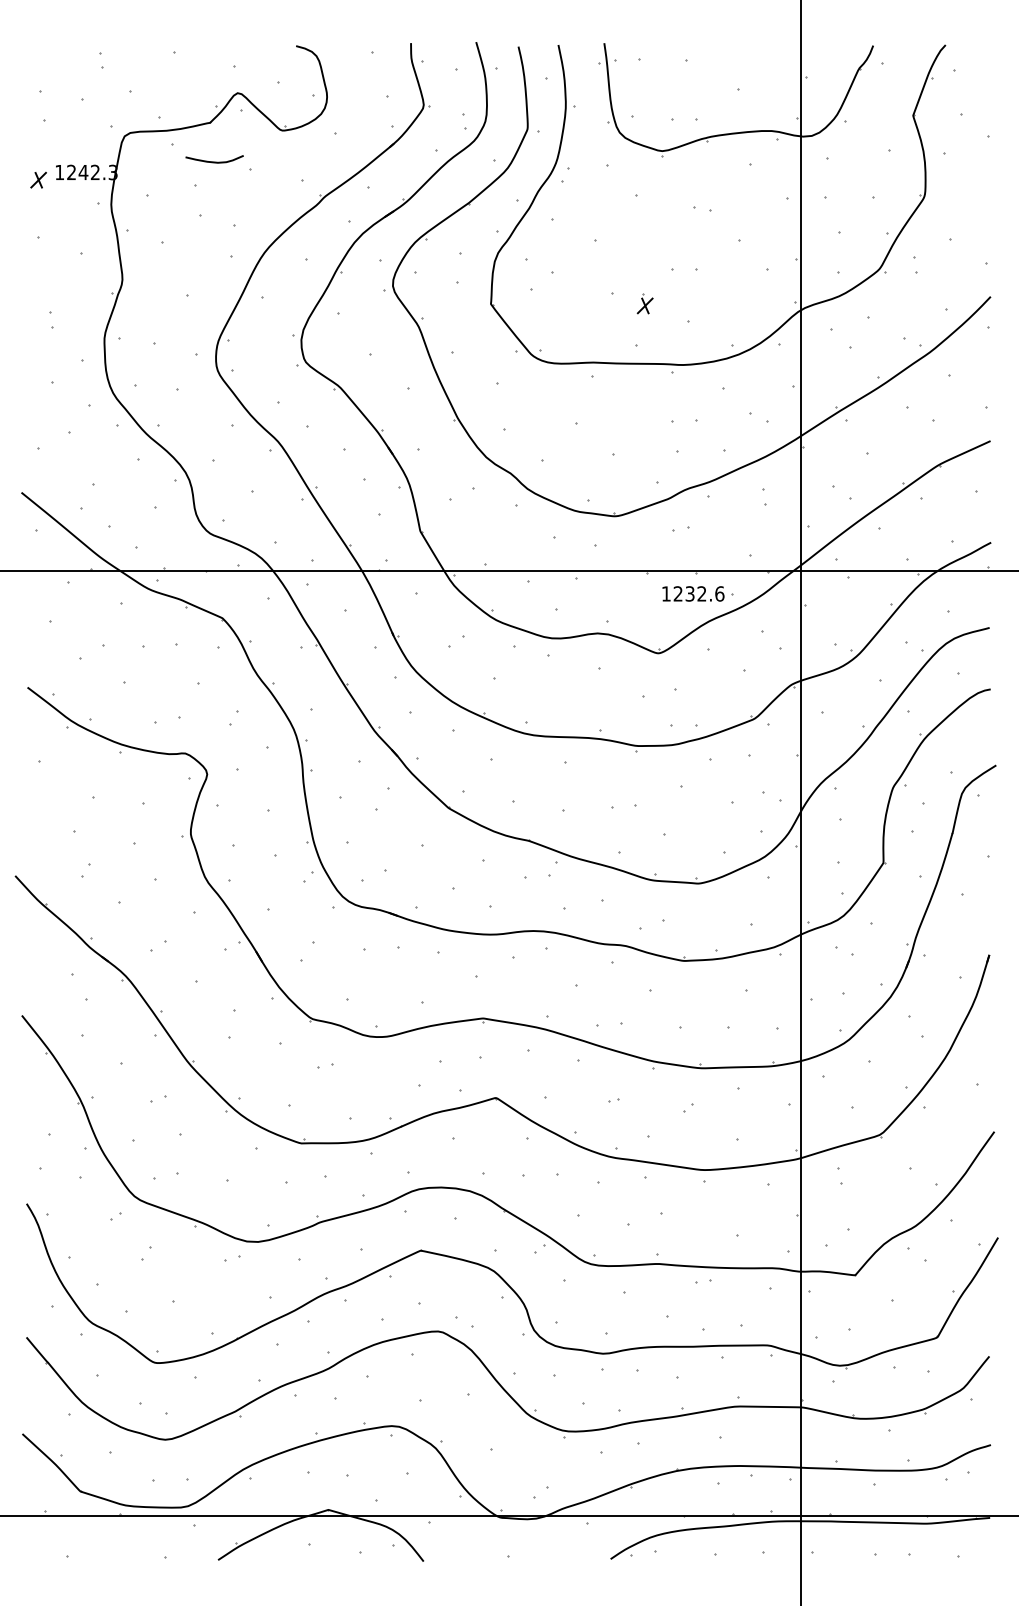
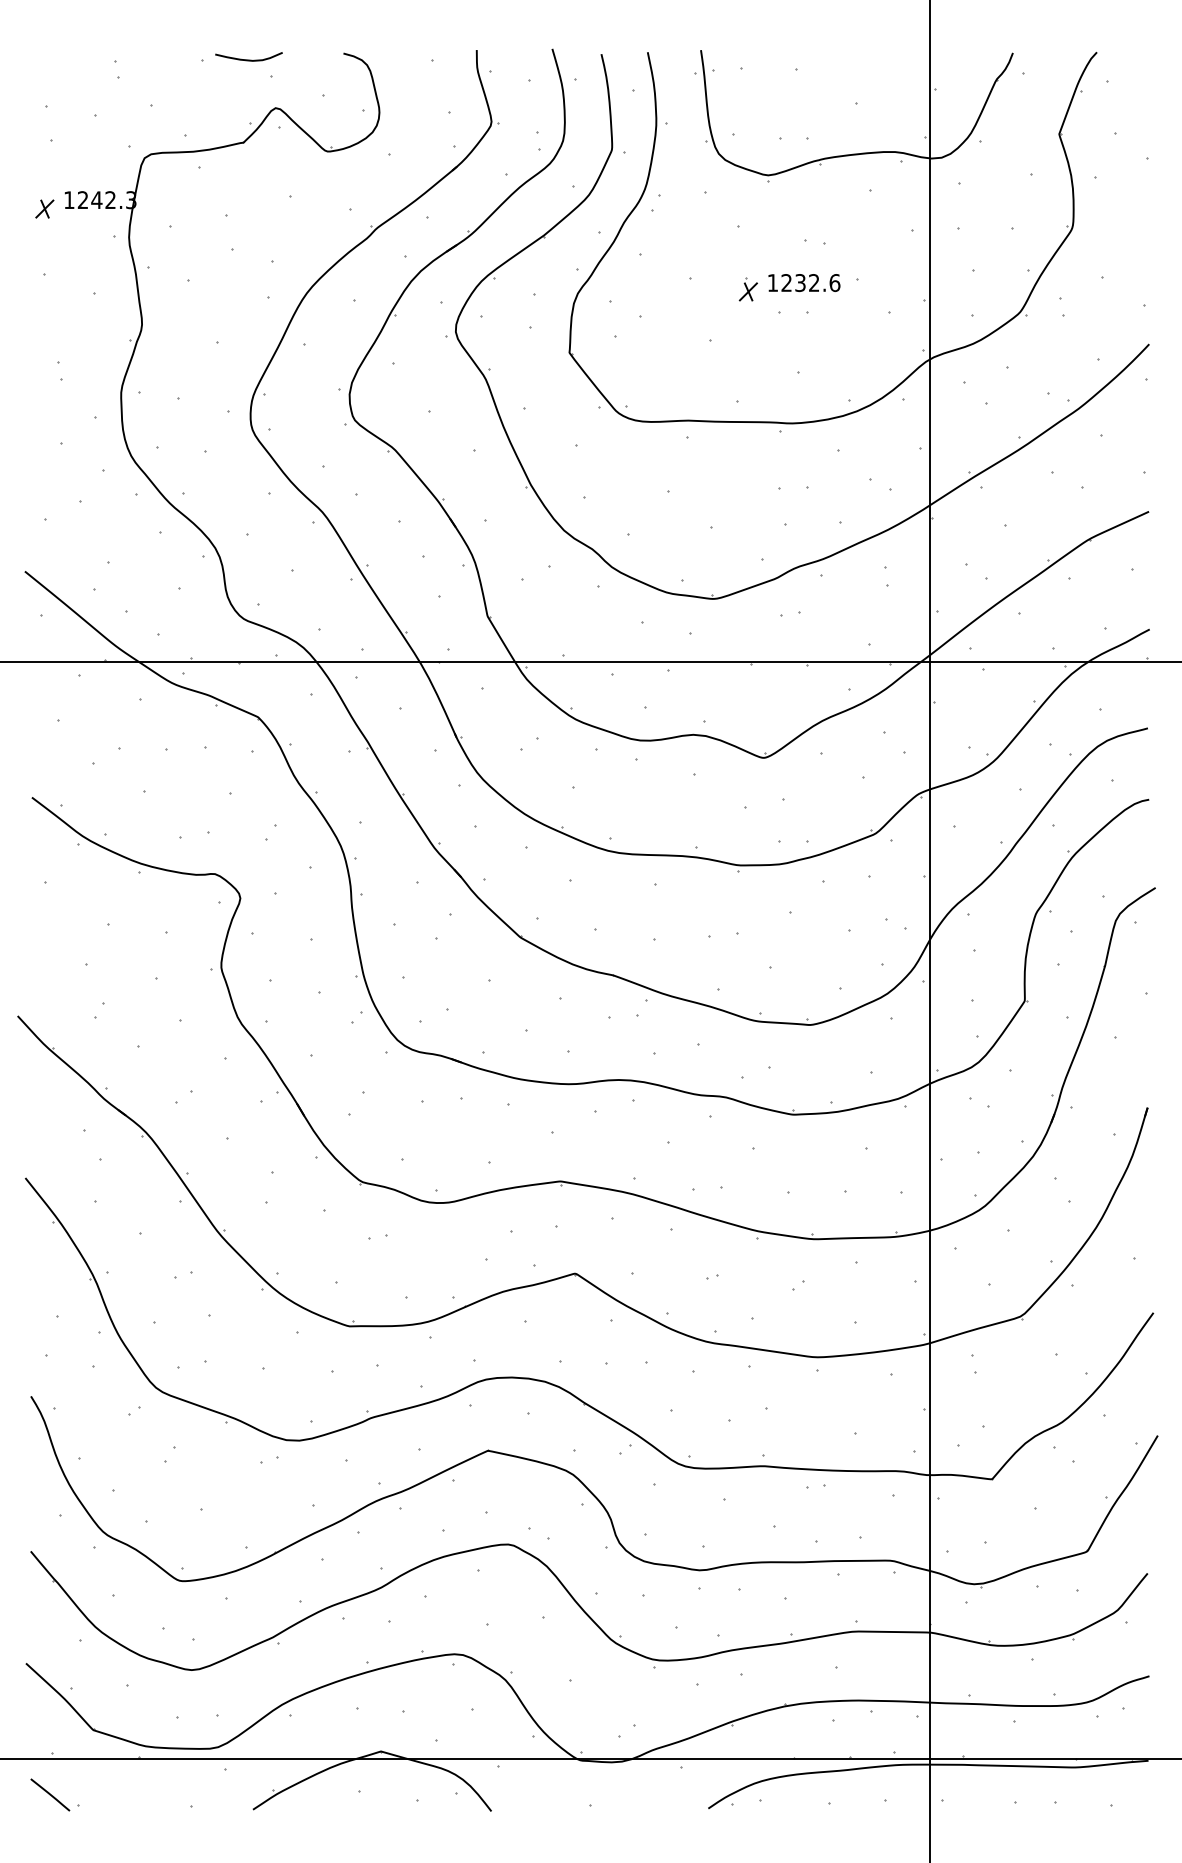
curve: (214, 161) -> (248, 59), moved
part: (644, 303) -> (747, 289), moved
text: (693, 594) -> (804, 283), moved
line: (43, 1546) -> (50, 1794), added

